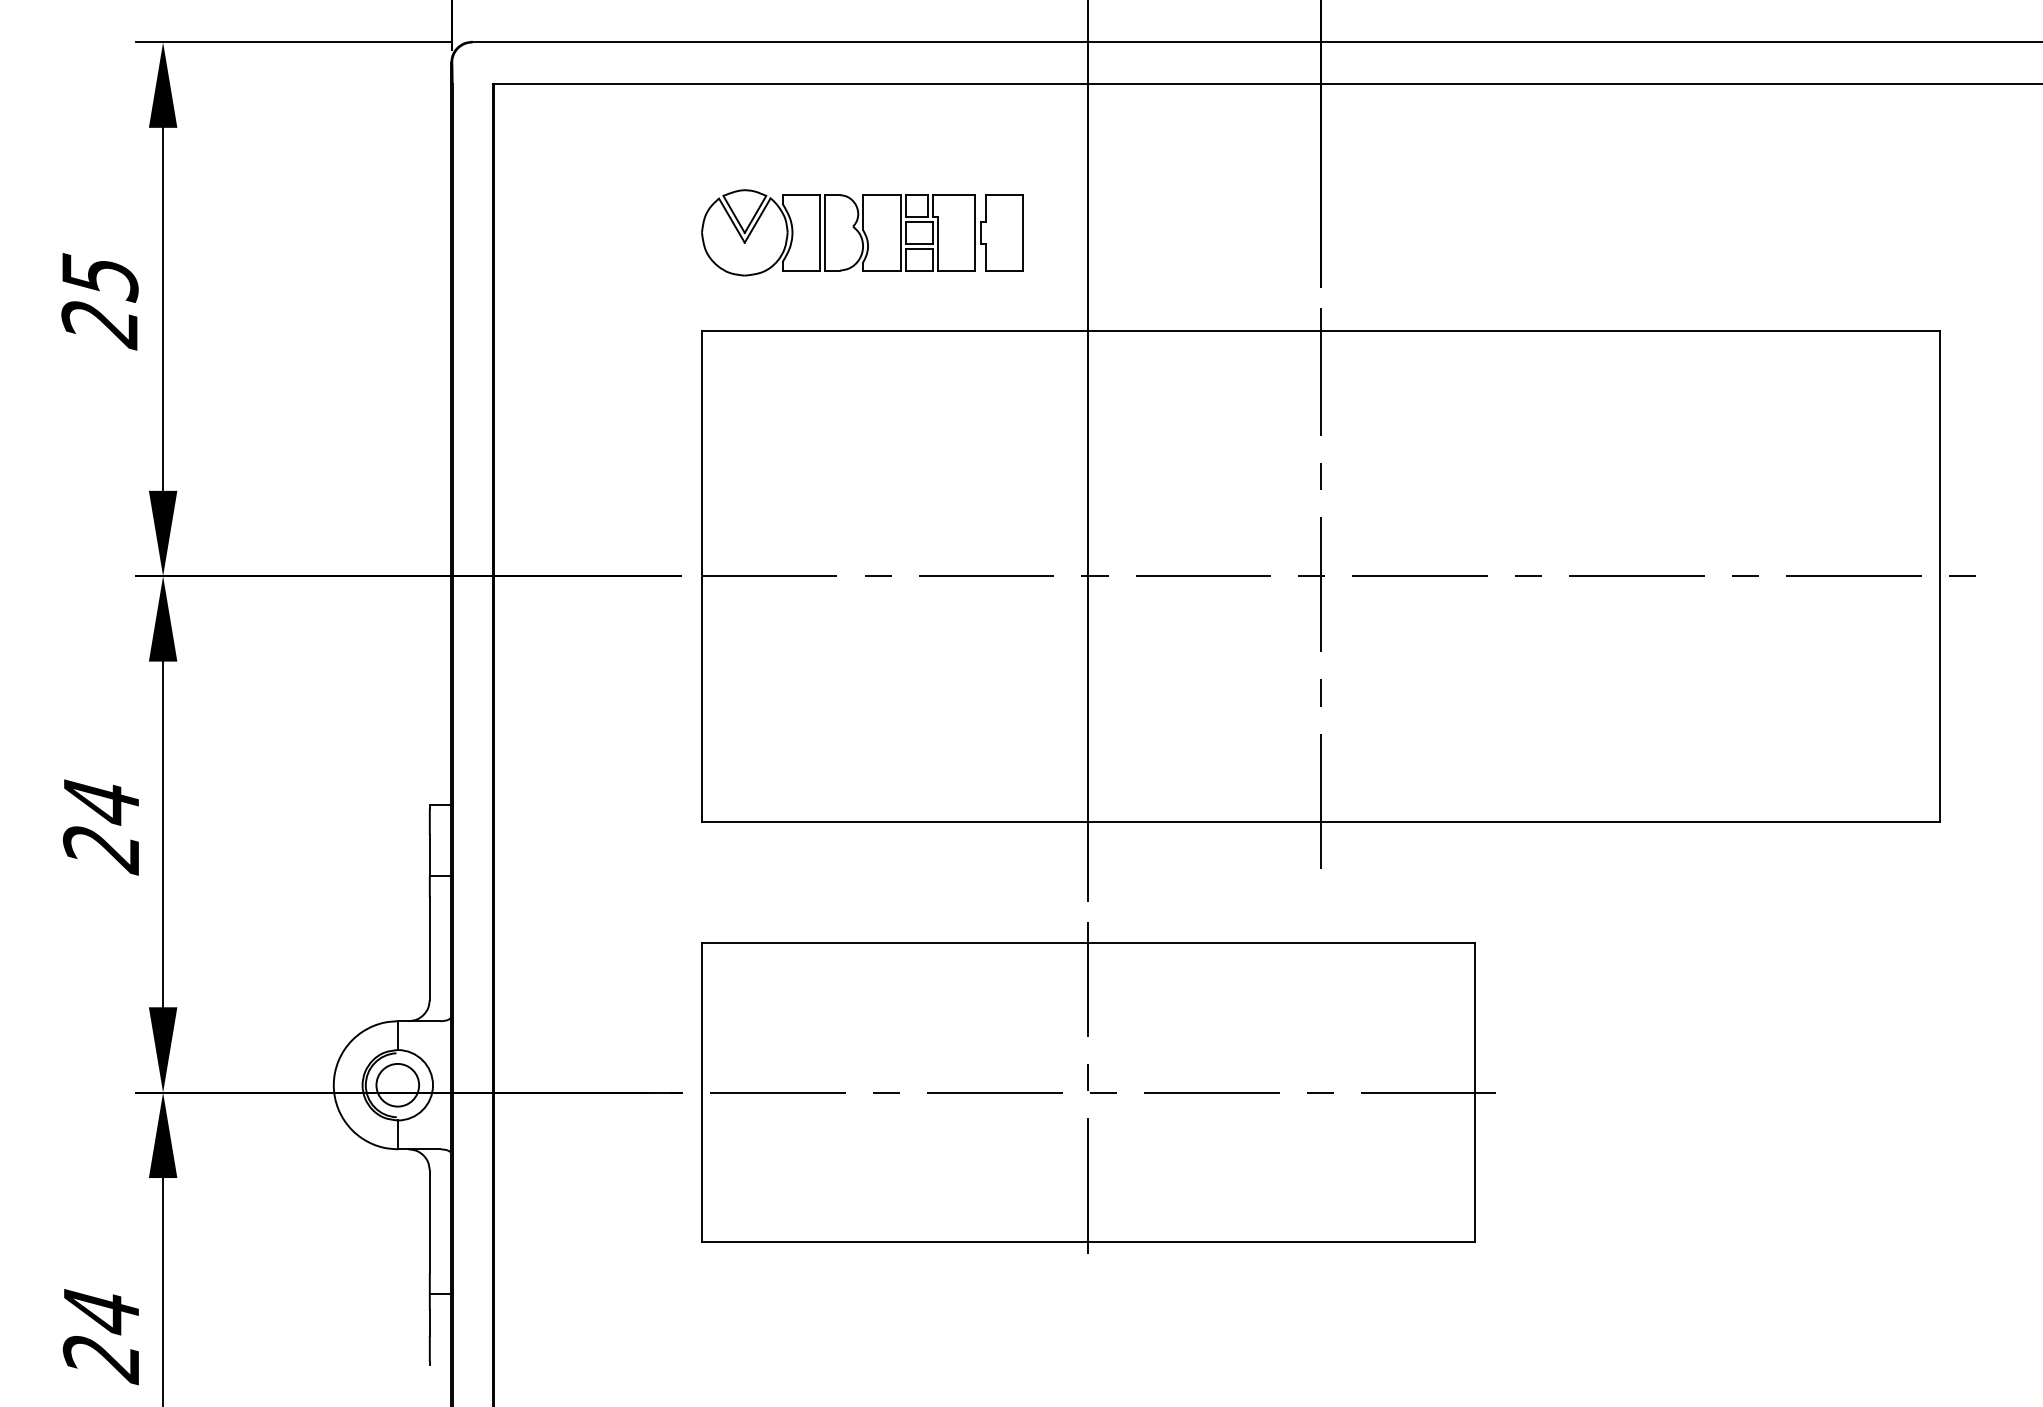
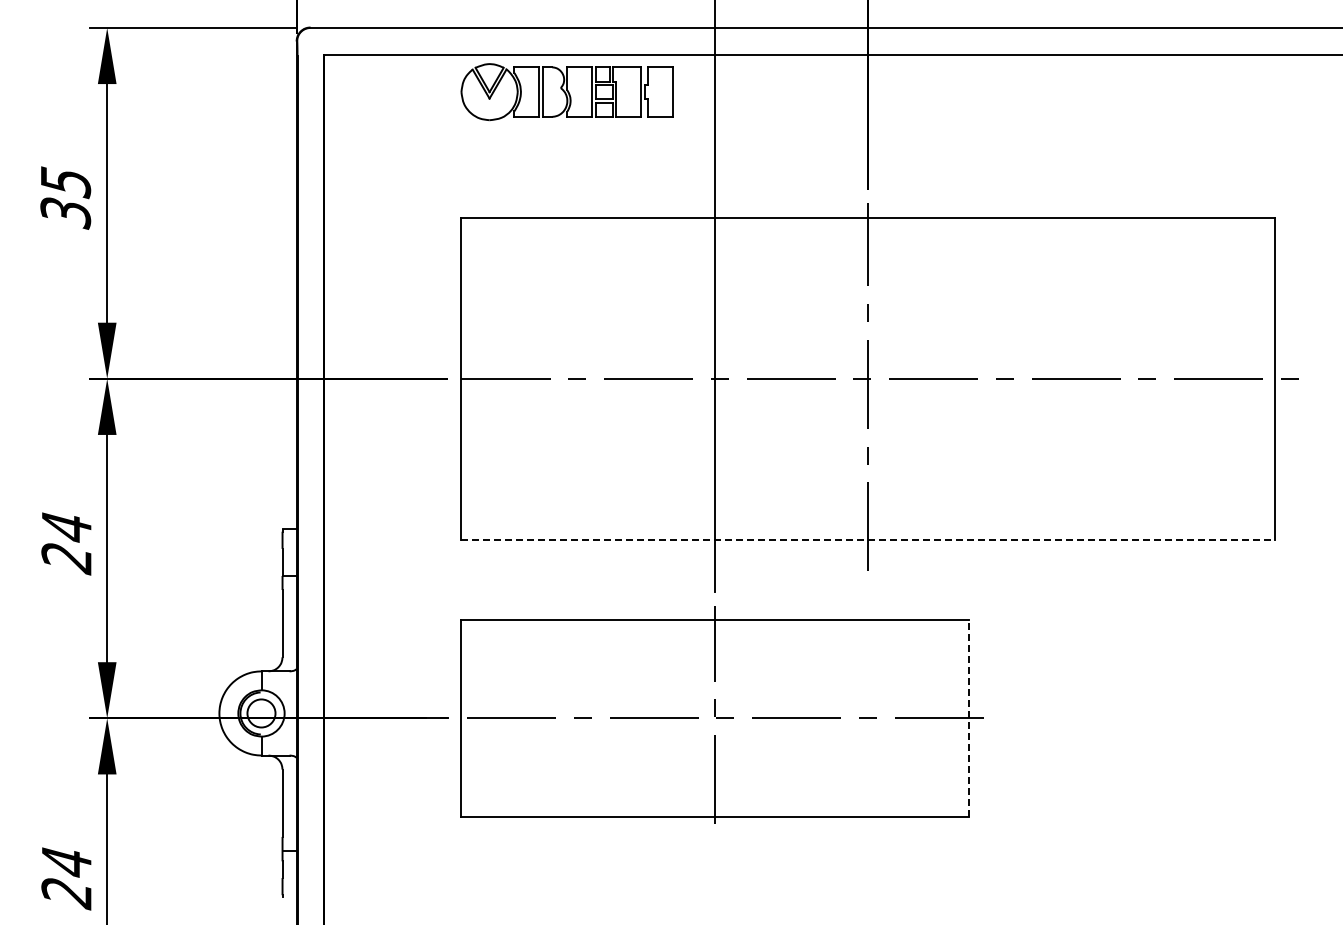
part: (861, 233) -> (566, 92), moved
text: (99, 324) -> (65, 213), 25 -> 35
line: (1321, 822) -> (868, 540), solid -> dashed
line: (1474, 1091) -> (969, 717), solid -> dashed

